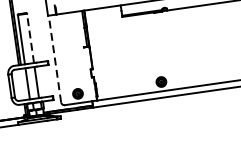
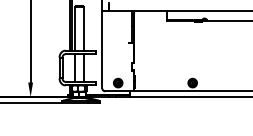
line: (30, 38) -> (83, 28), dashed -> solid
line: (55, 58) -> (102, 49), dashed -> solid

